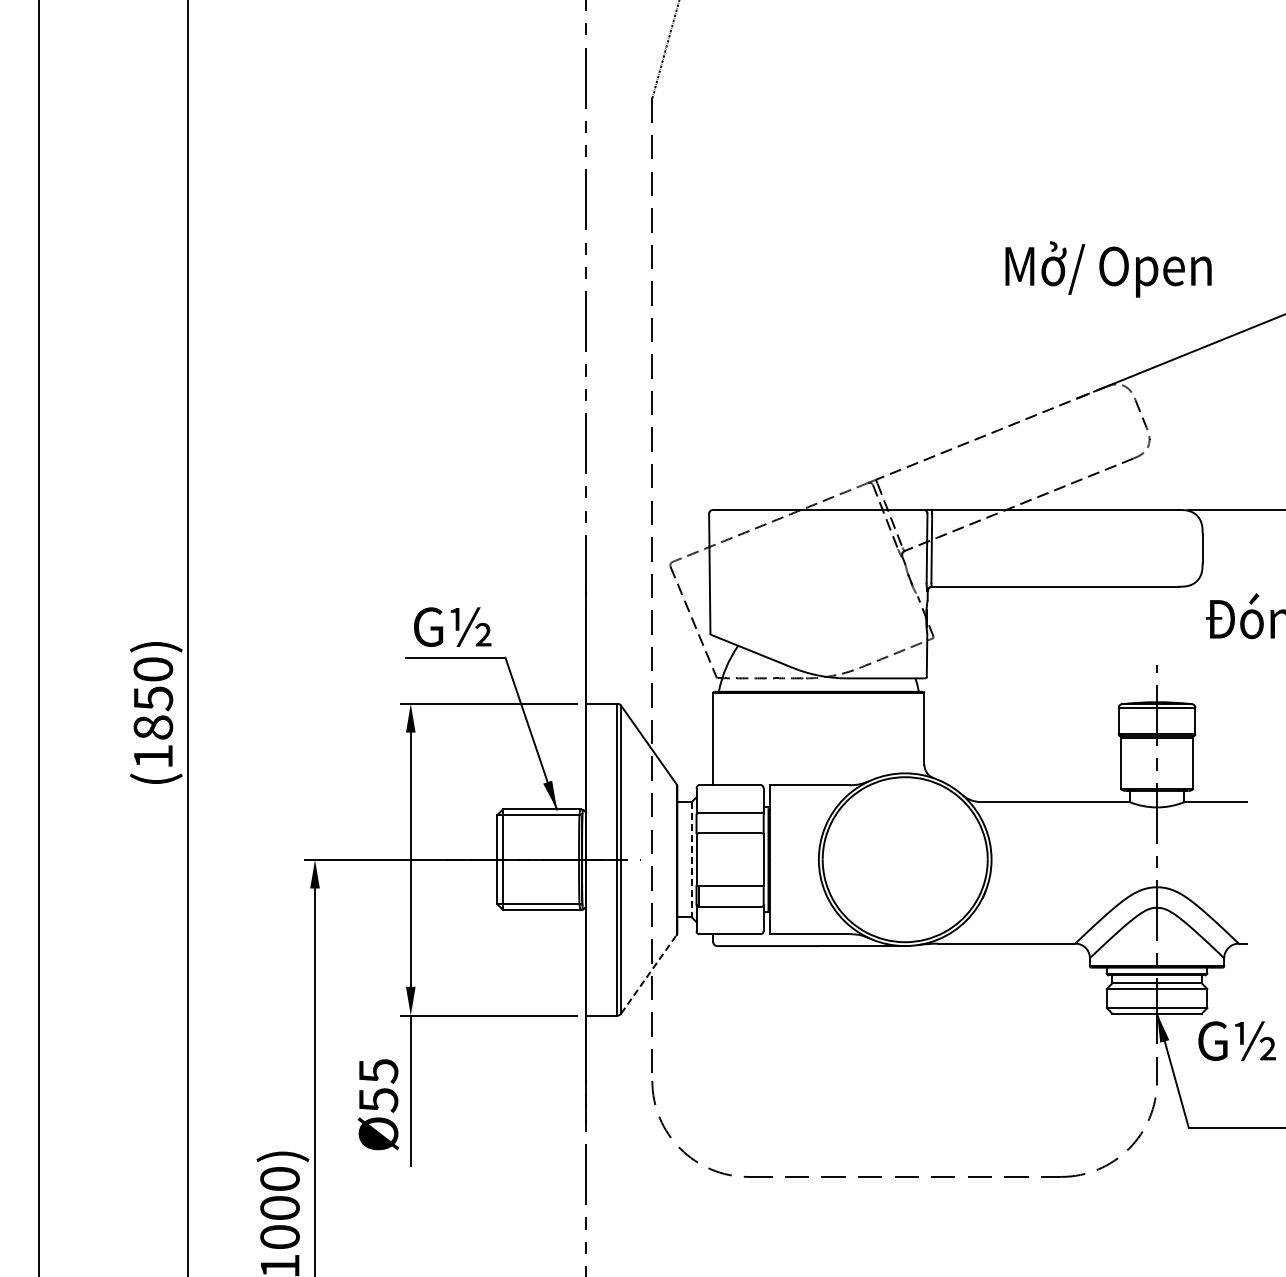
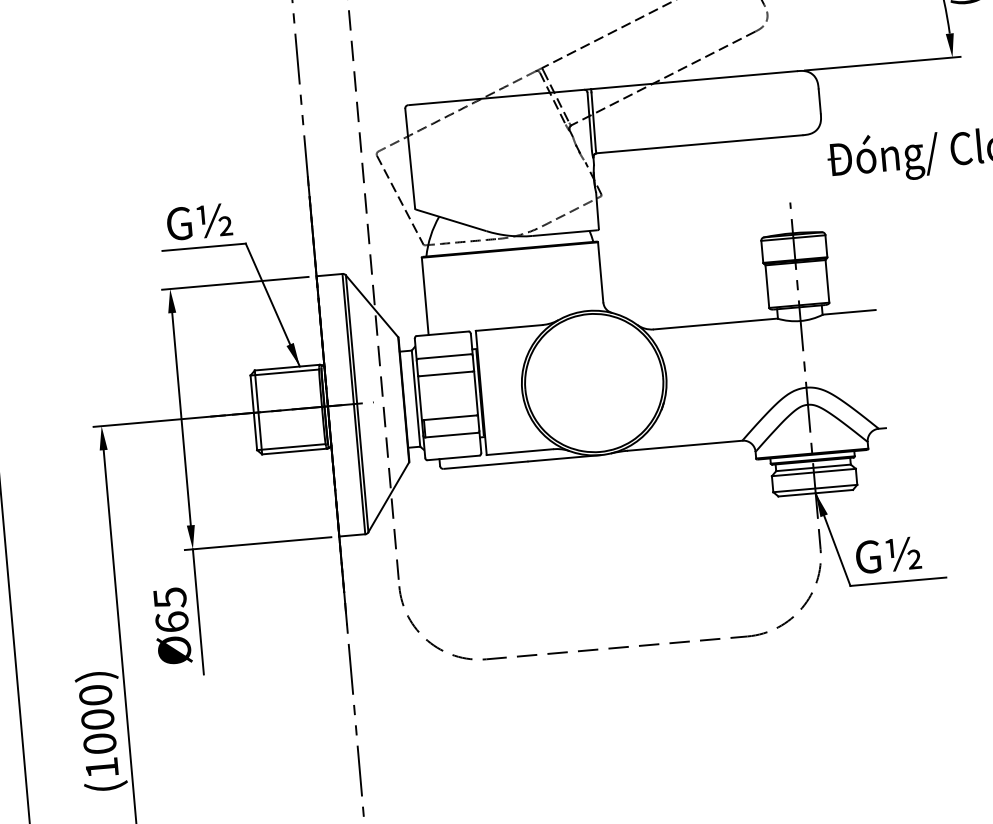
line: (691, 859) -> (415, 398), dashed -> solid
line: (649, 973) -> (389, 496), dashed -> solid
text: (1236, 1040) -> (887, 554), moved
text: (378, 1099) -> (172, 621), Ø55 -> Ø65

